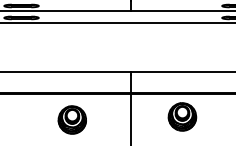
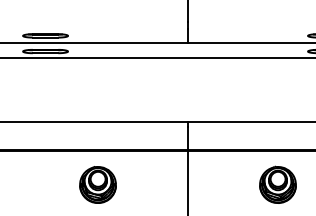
part: (182, 116) -> (277, 184), moved
part: (71, 119) -> (97, 184), moved

